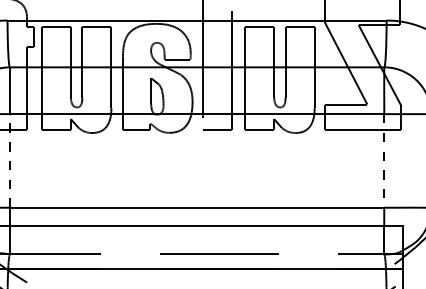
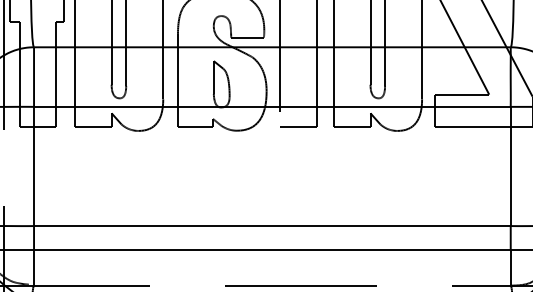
line: (9, 160) -> (33, 165), dashed -> solid
line: (384, 160) -> (511, 165), dashed -> solid

